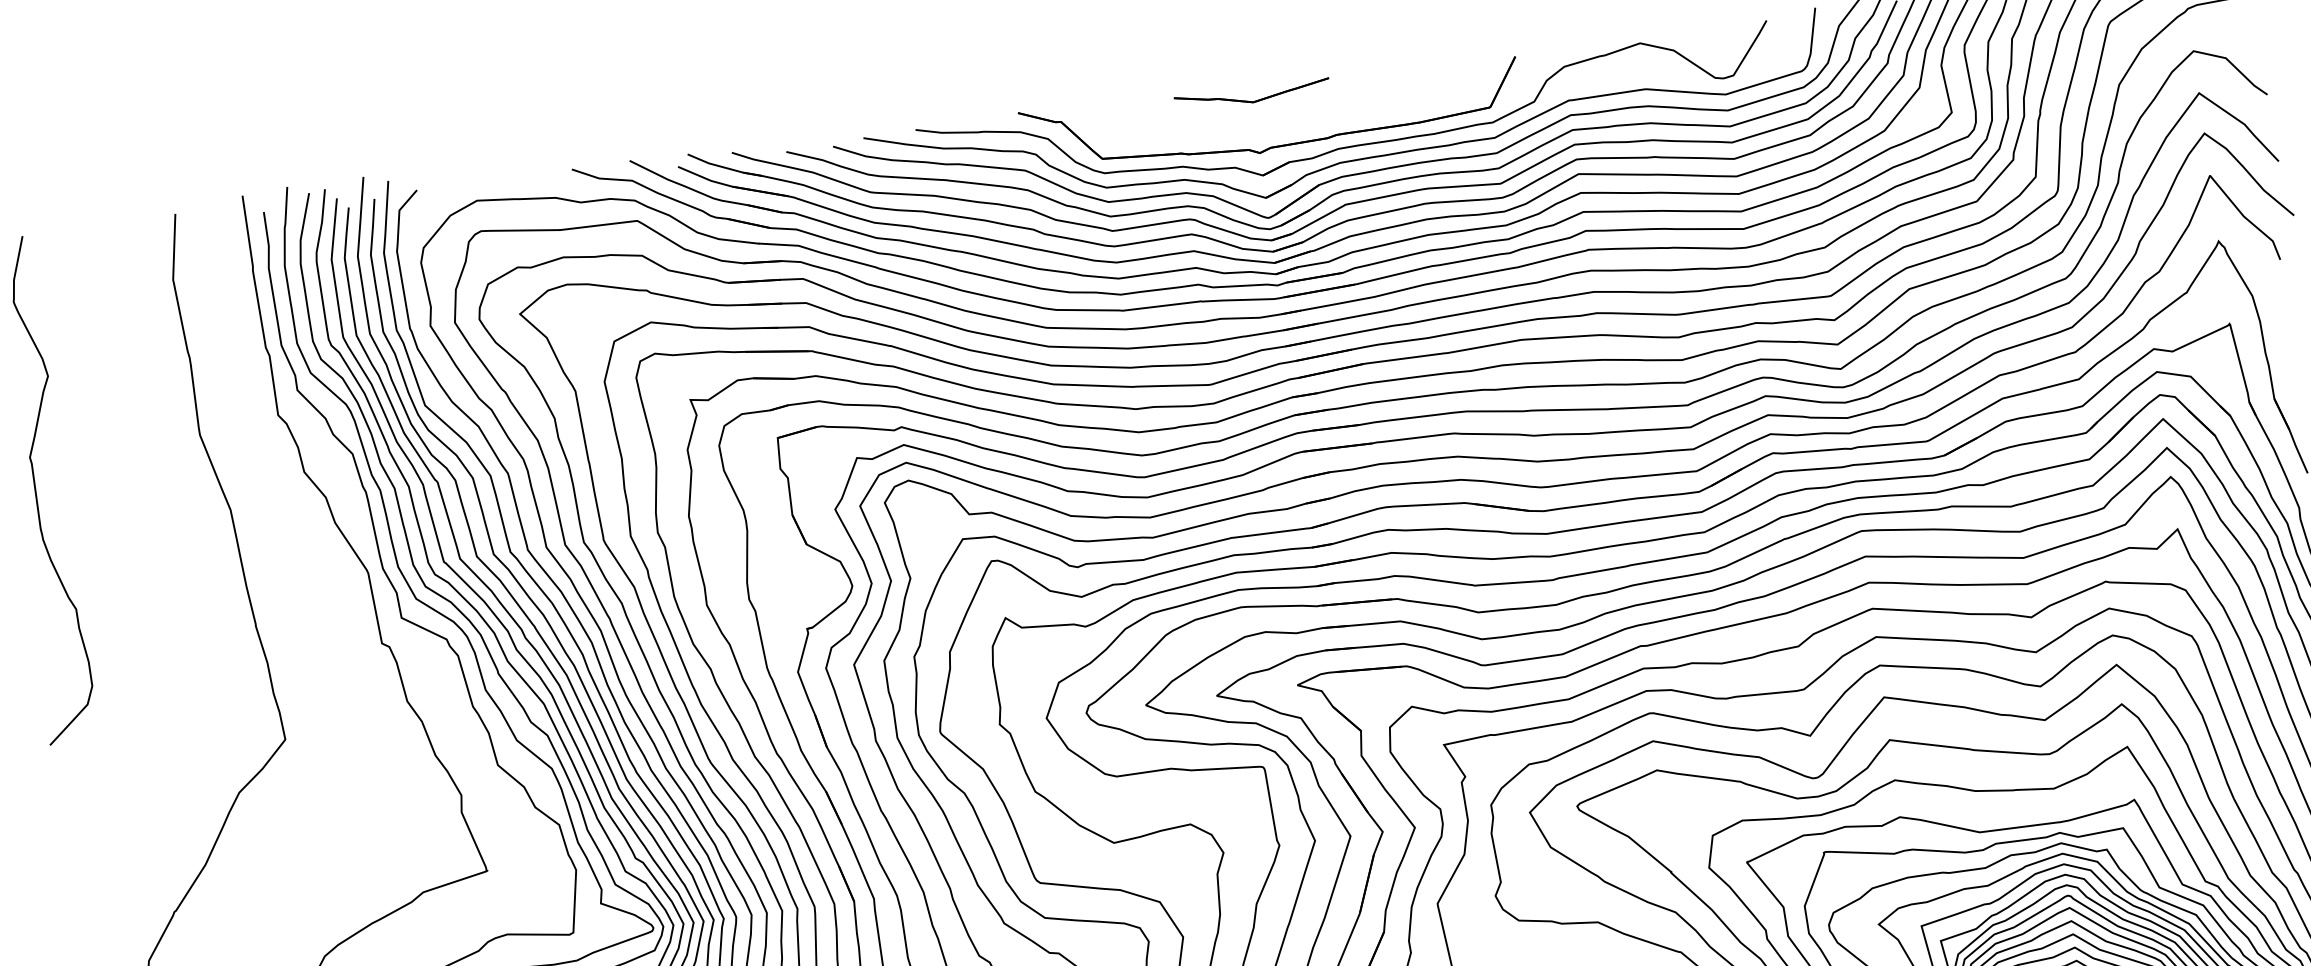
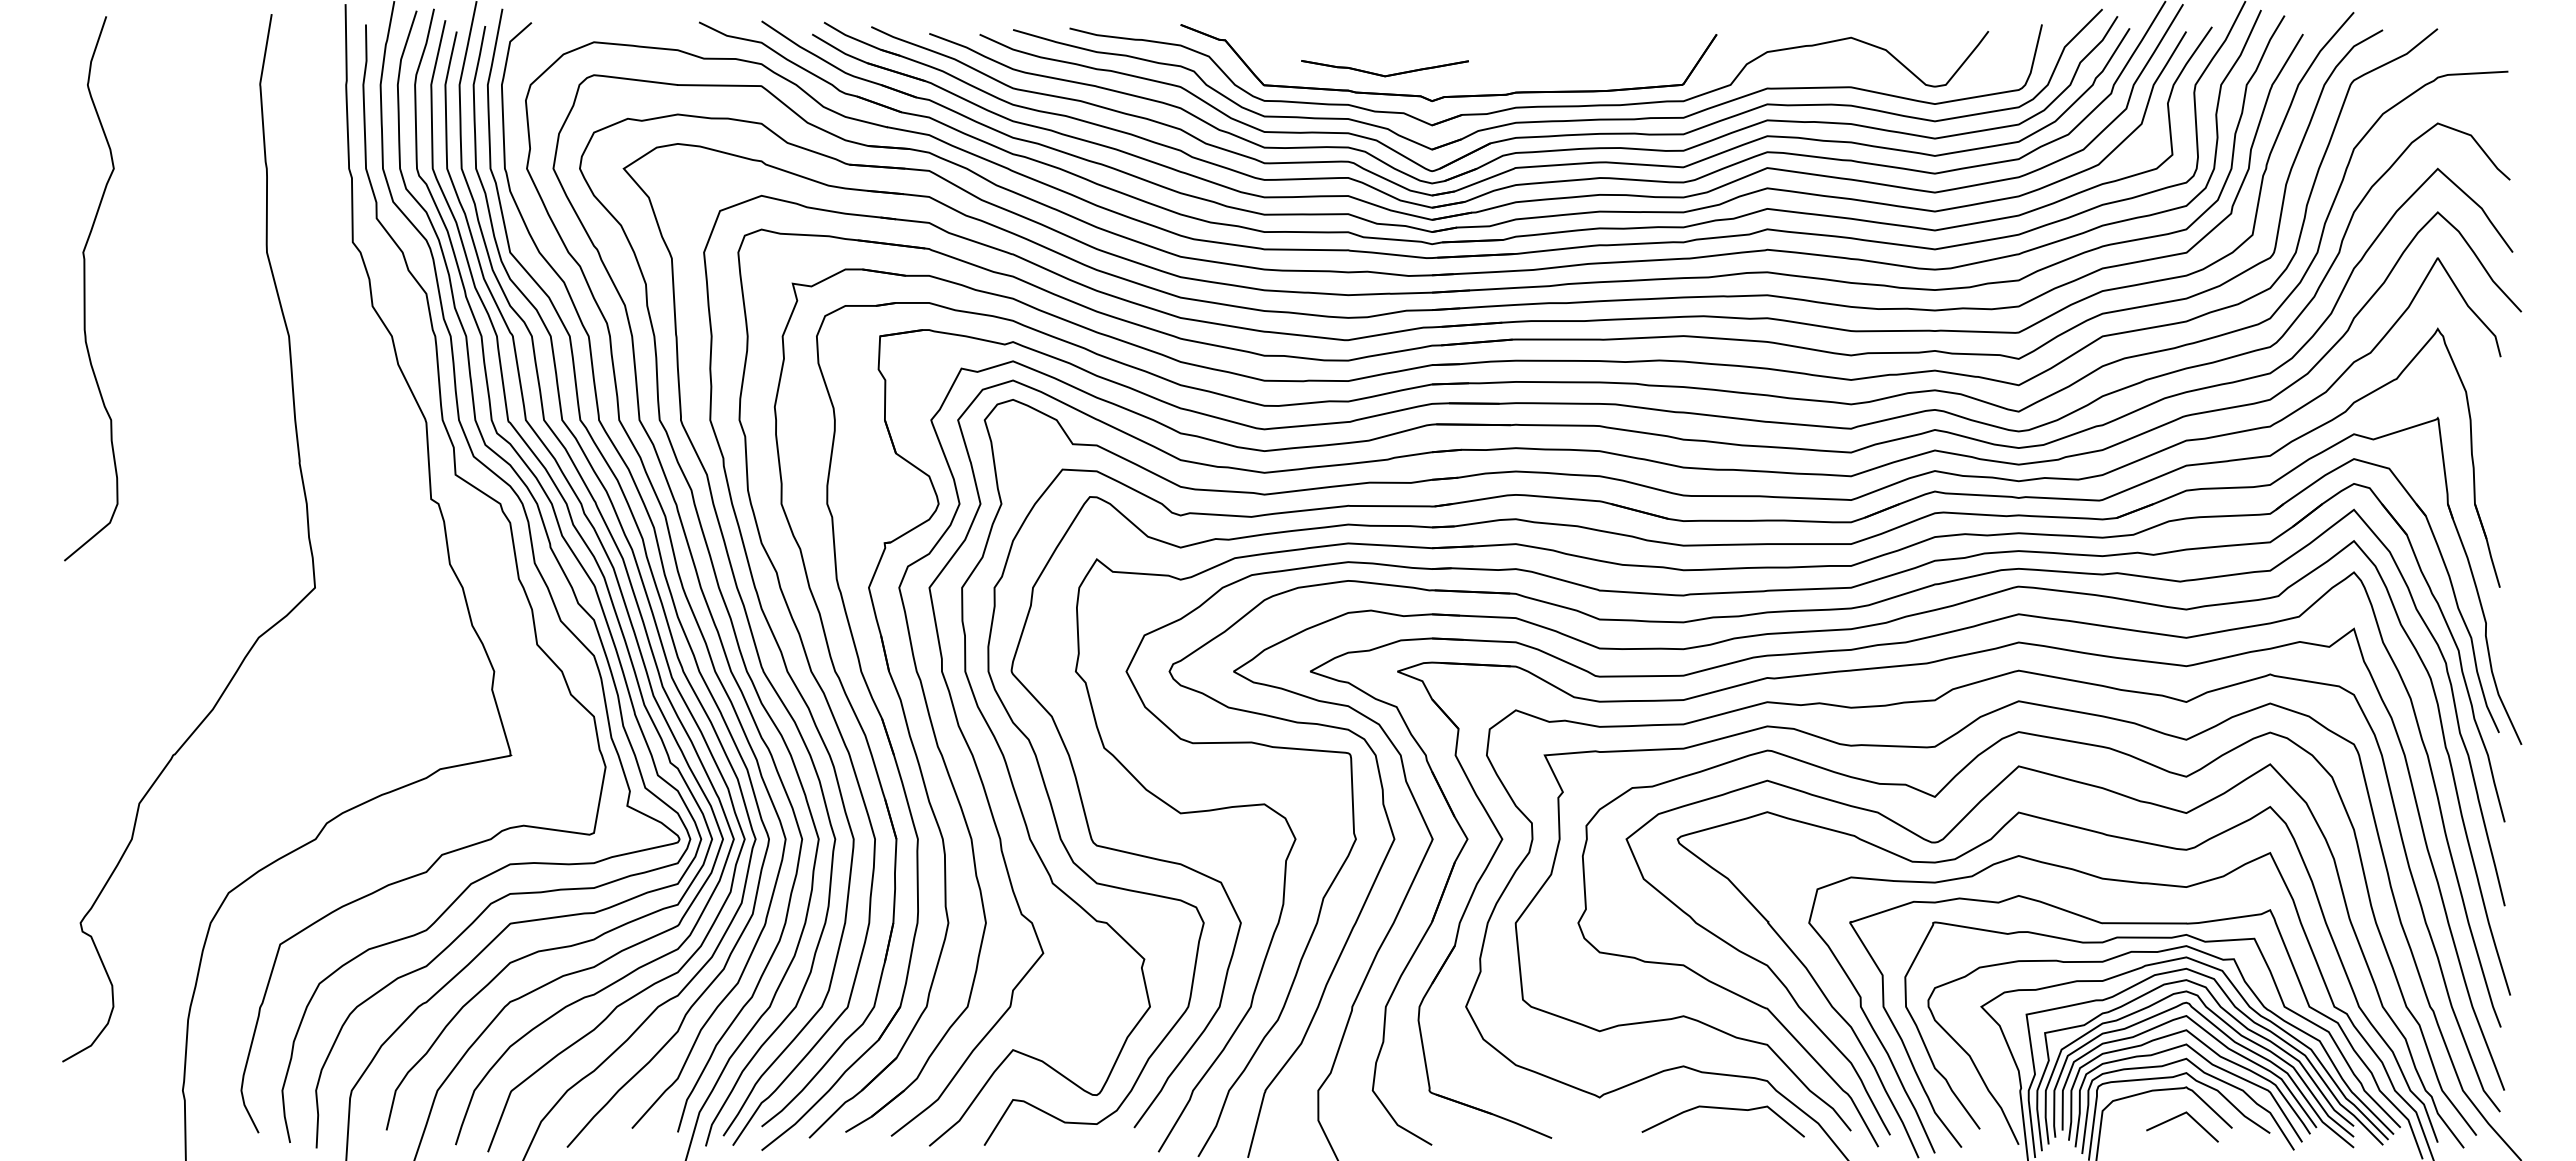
part: (1250, 100) -> (1382, 74), moved

